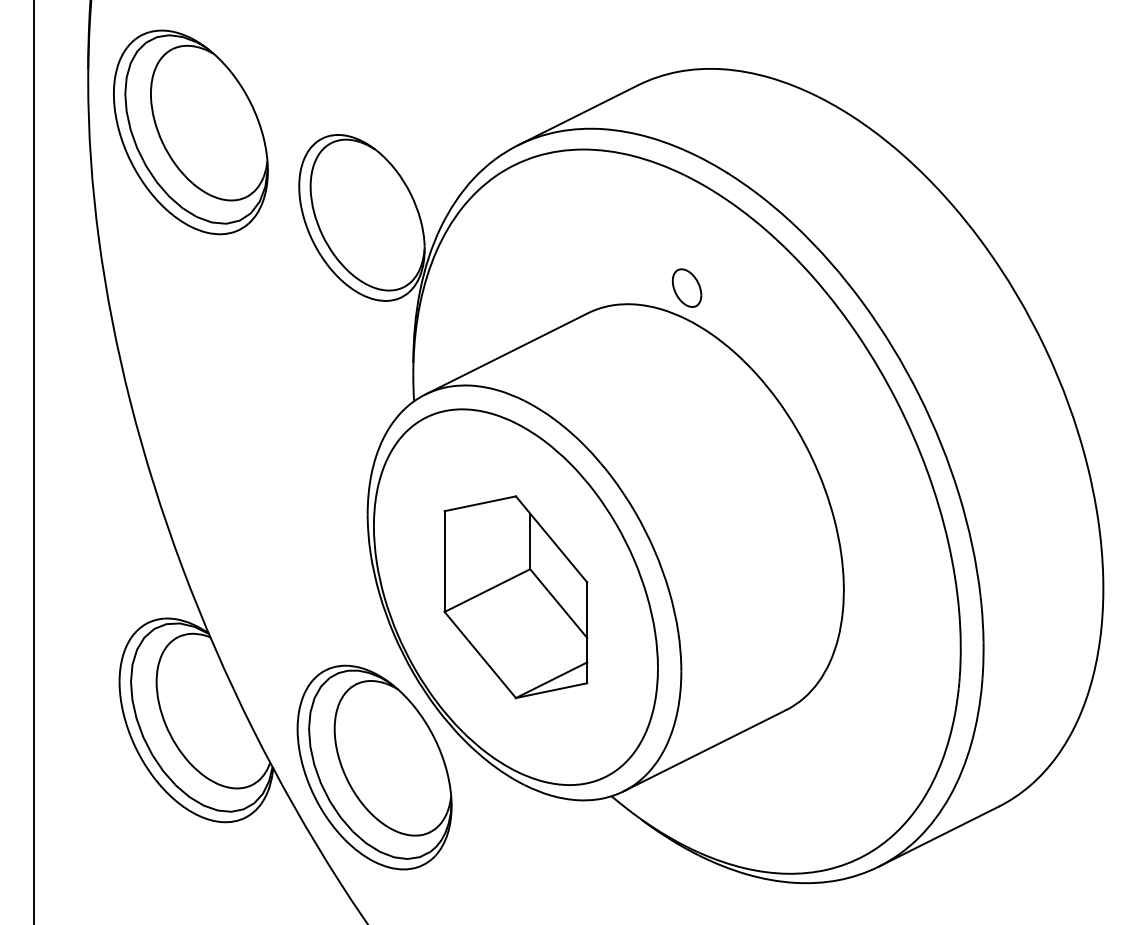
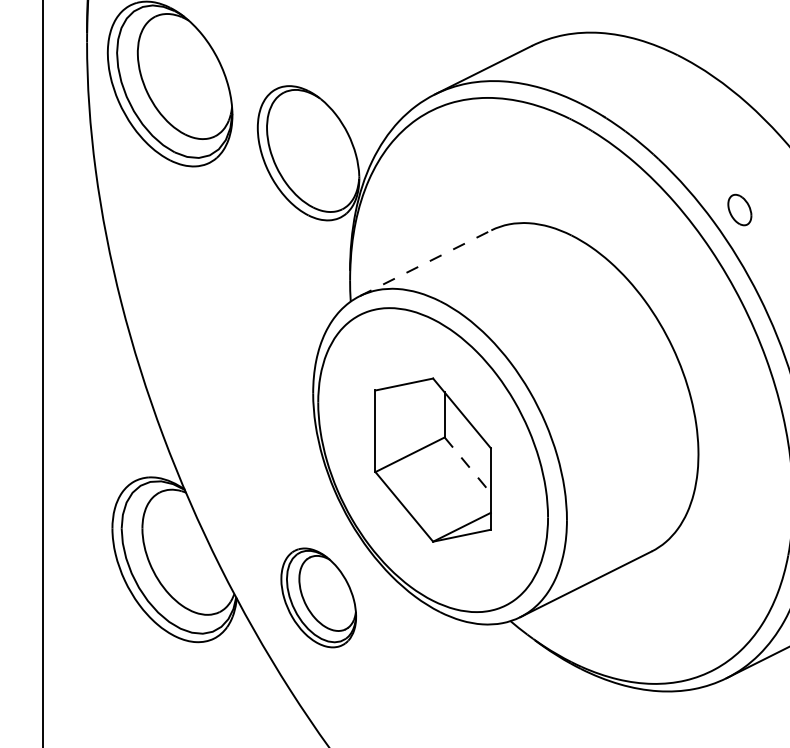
part: (686, 287) -> (739, 209), moved
line: (506, 353) -> (425, 262), solid -> dashed
line: (558, 603) -> (467, 465), solid -> dashed
part: (374, 767) -> (318, 597), size x0.6

